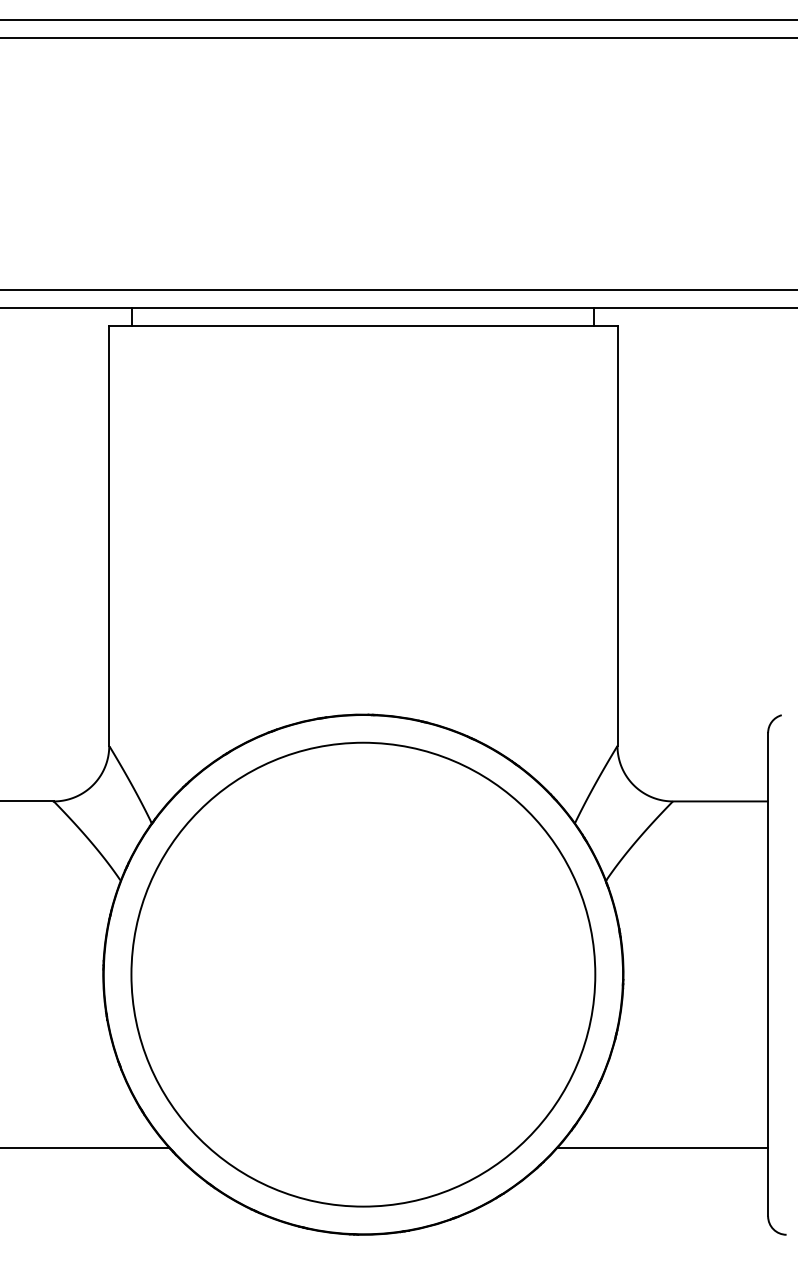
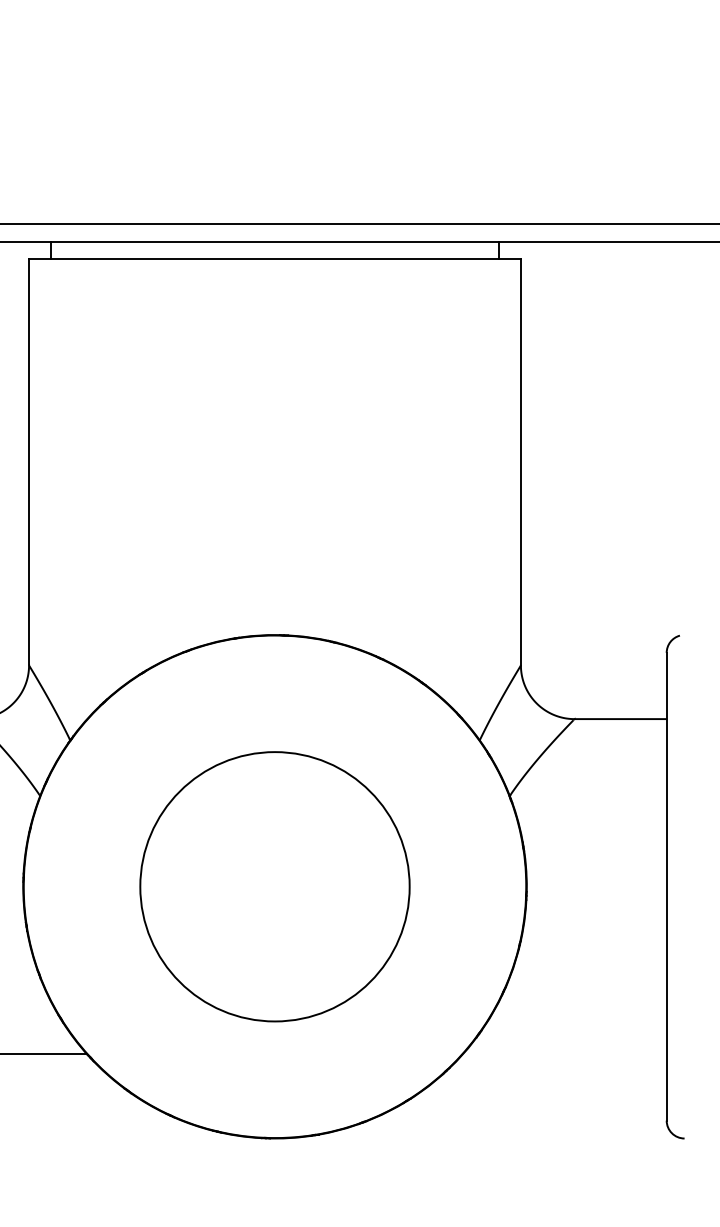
circle: (363, 974) -> (275, 886), size x0.6
line: (662, 1147) -> (564, 1054), removed

